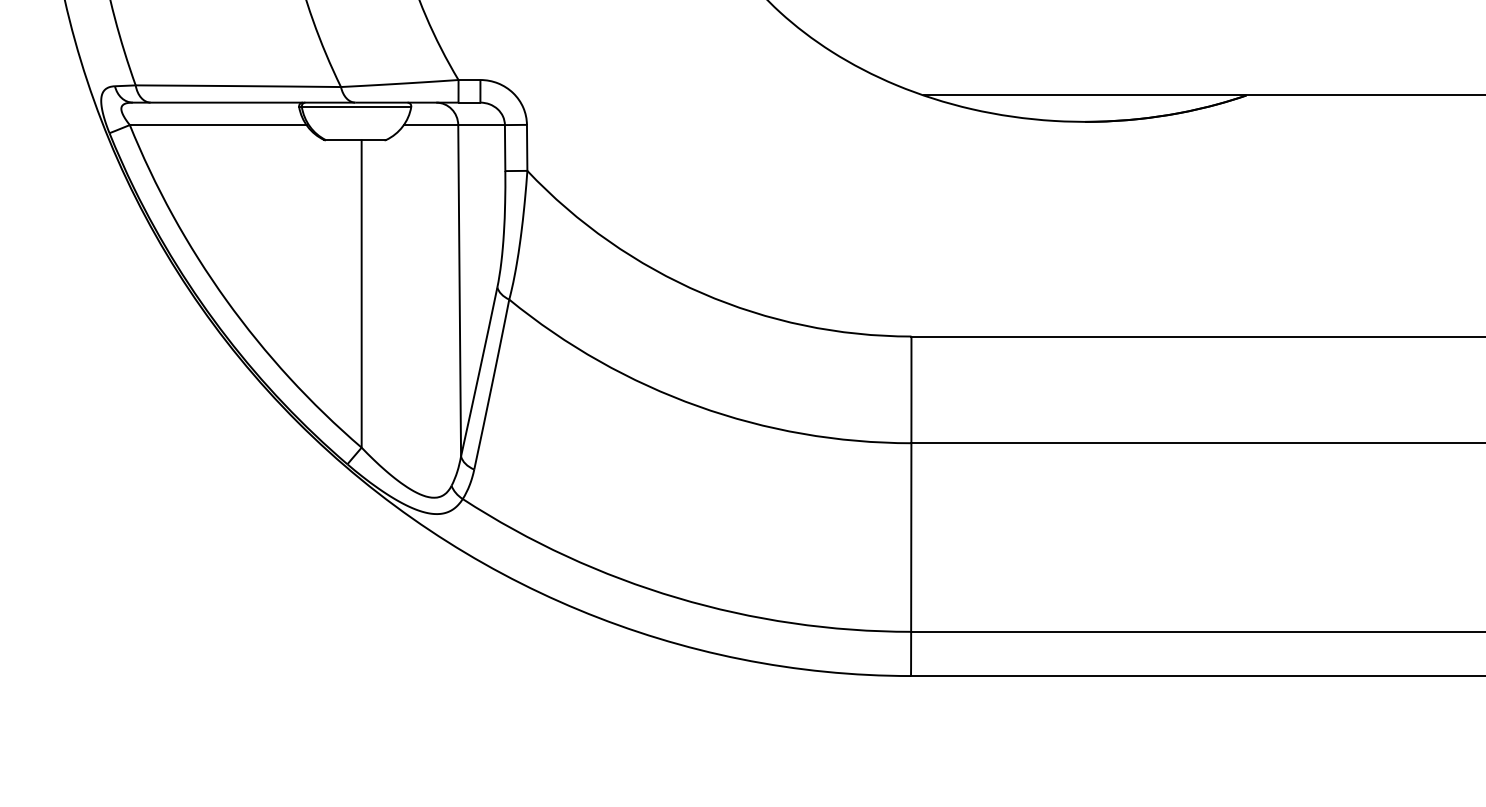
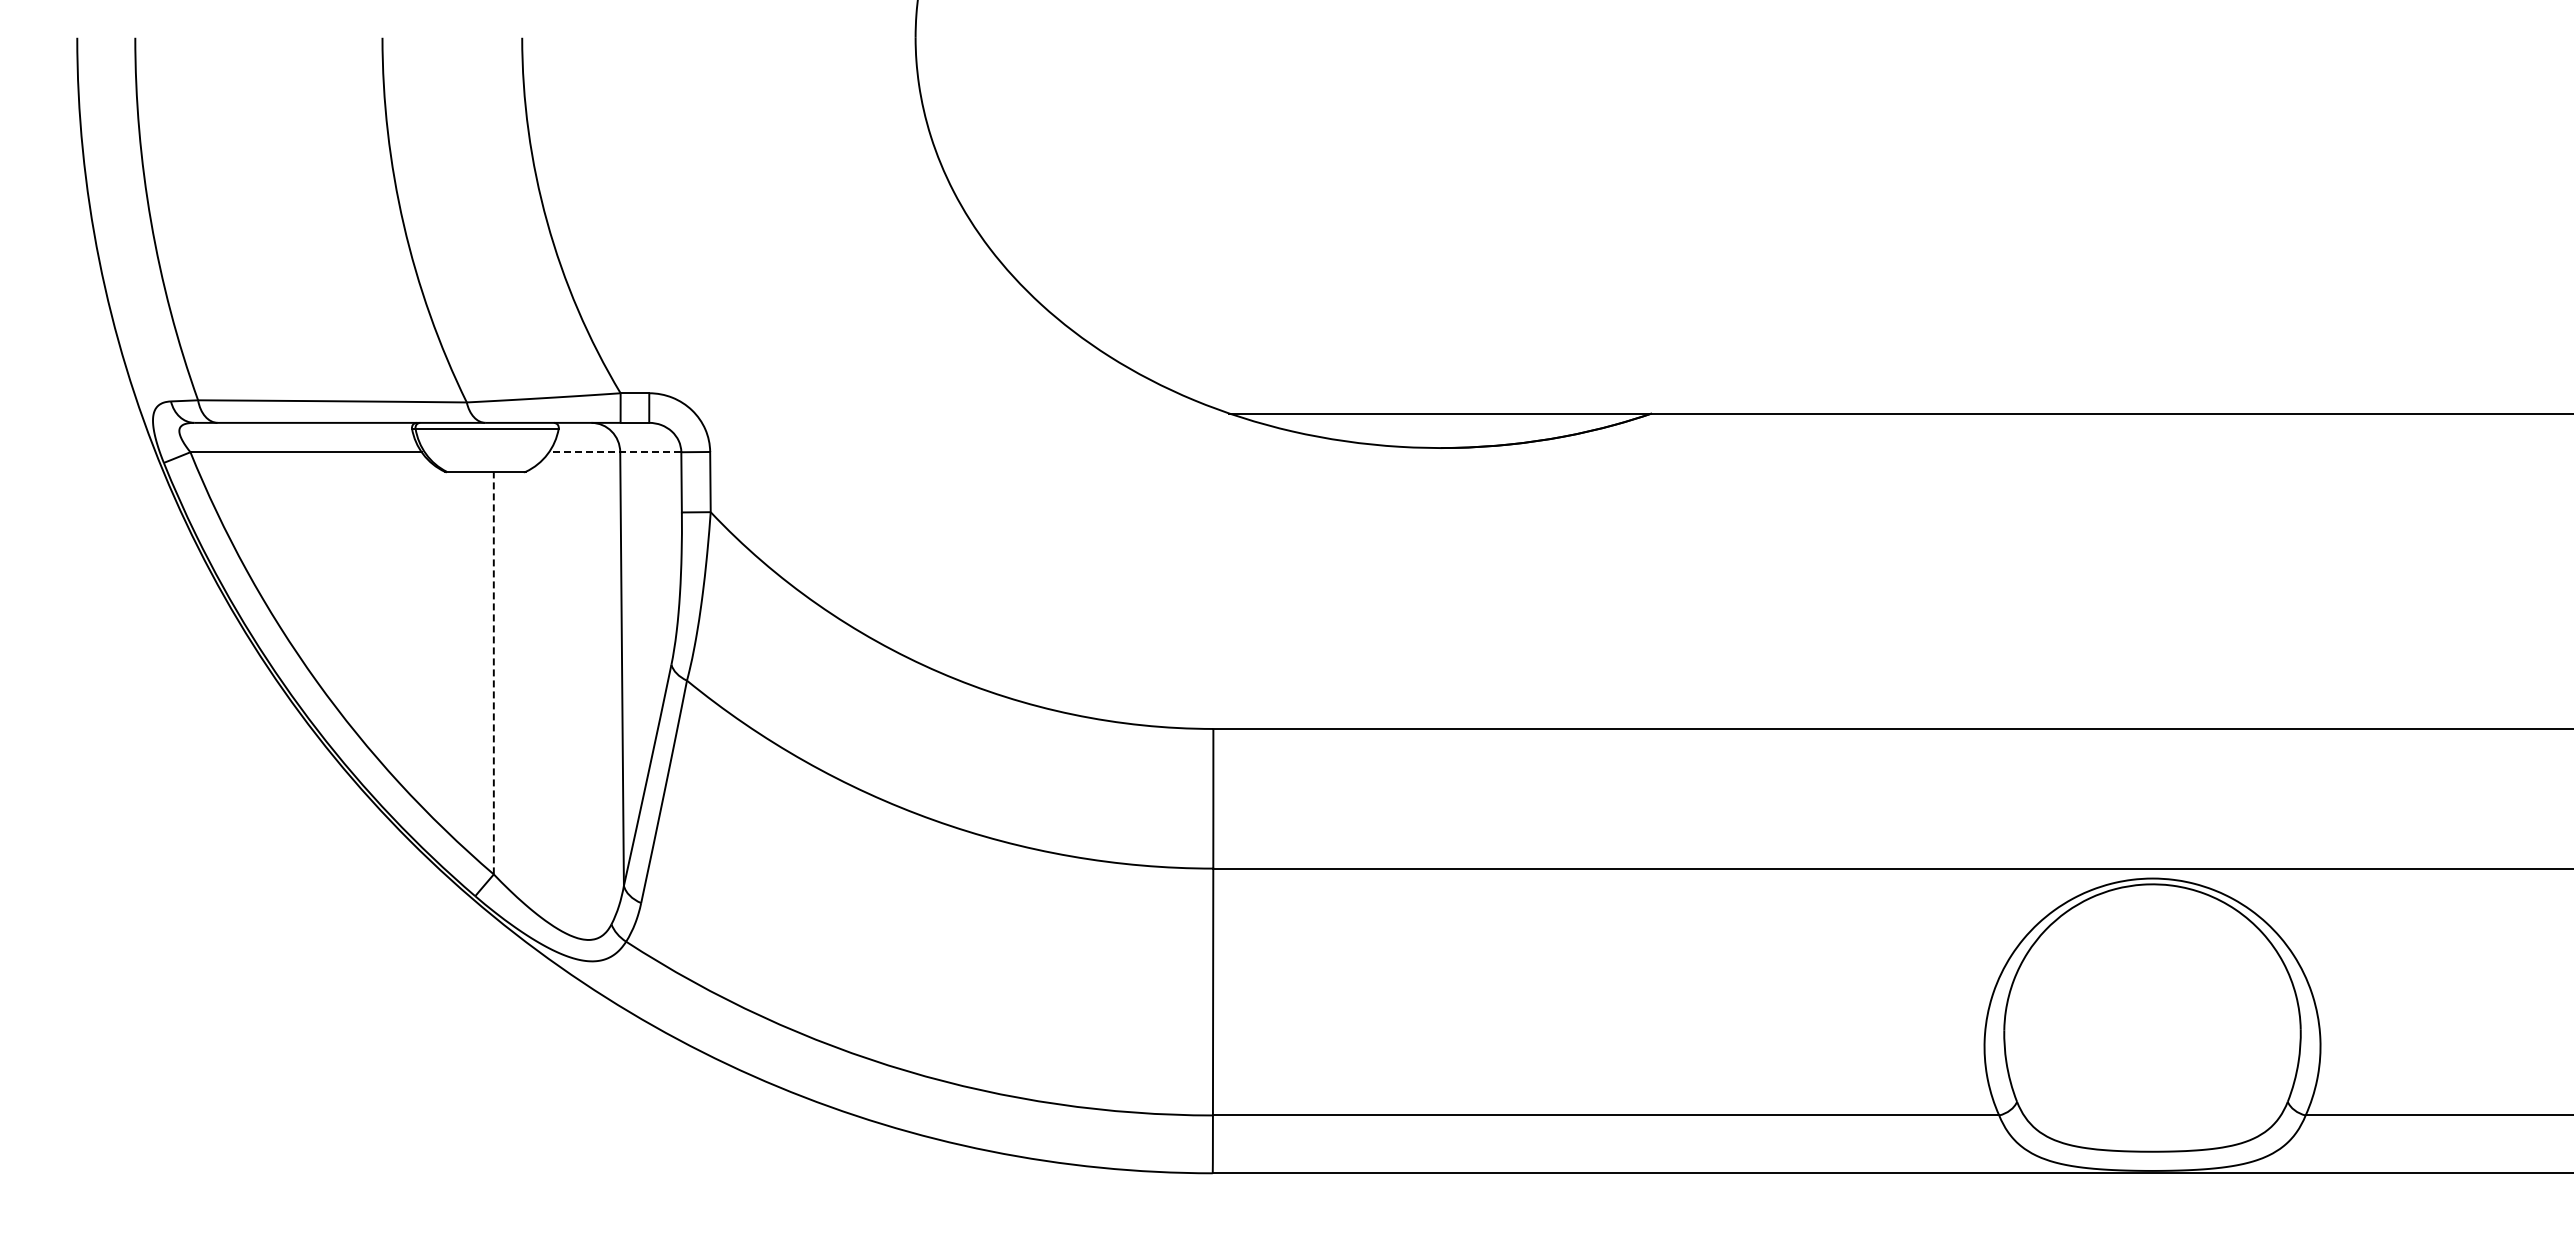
line: (453, 125) -> (614, 452), solid -> dashed
line: (361, 293) -> (493, 672), solid -> dashed

